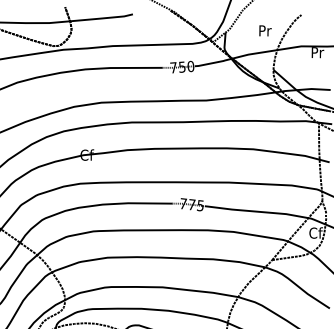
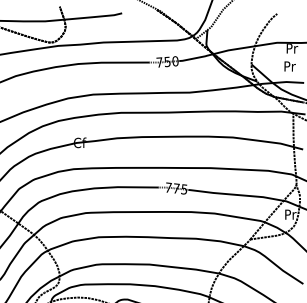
text: (264, 30) -> (289, 66), moved
text: (315, 232) -> (290, 214), Cf -> Pr

